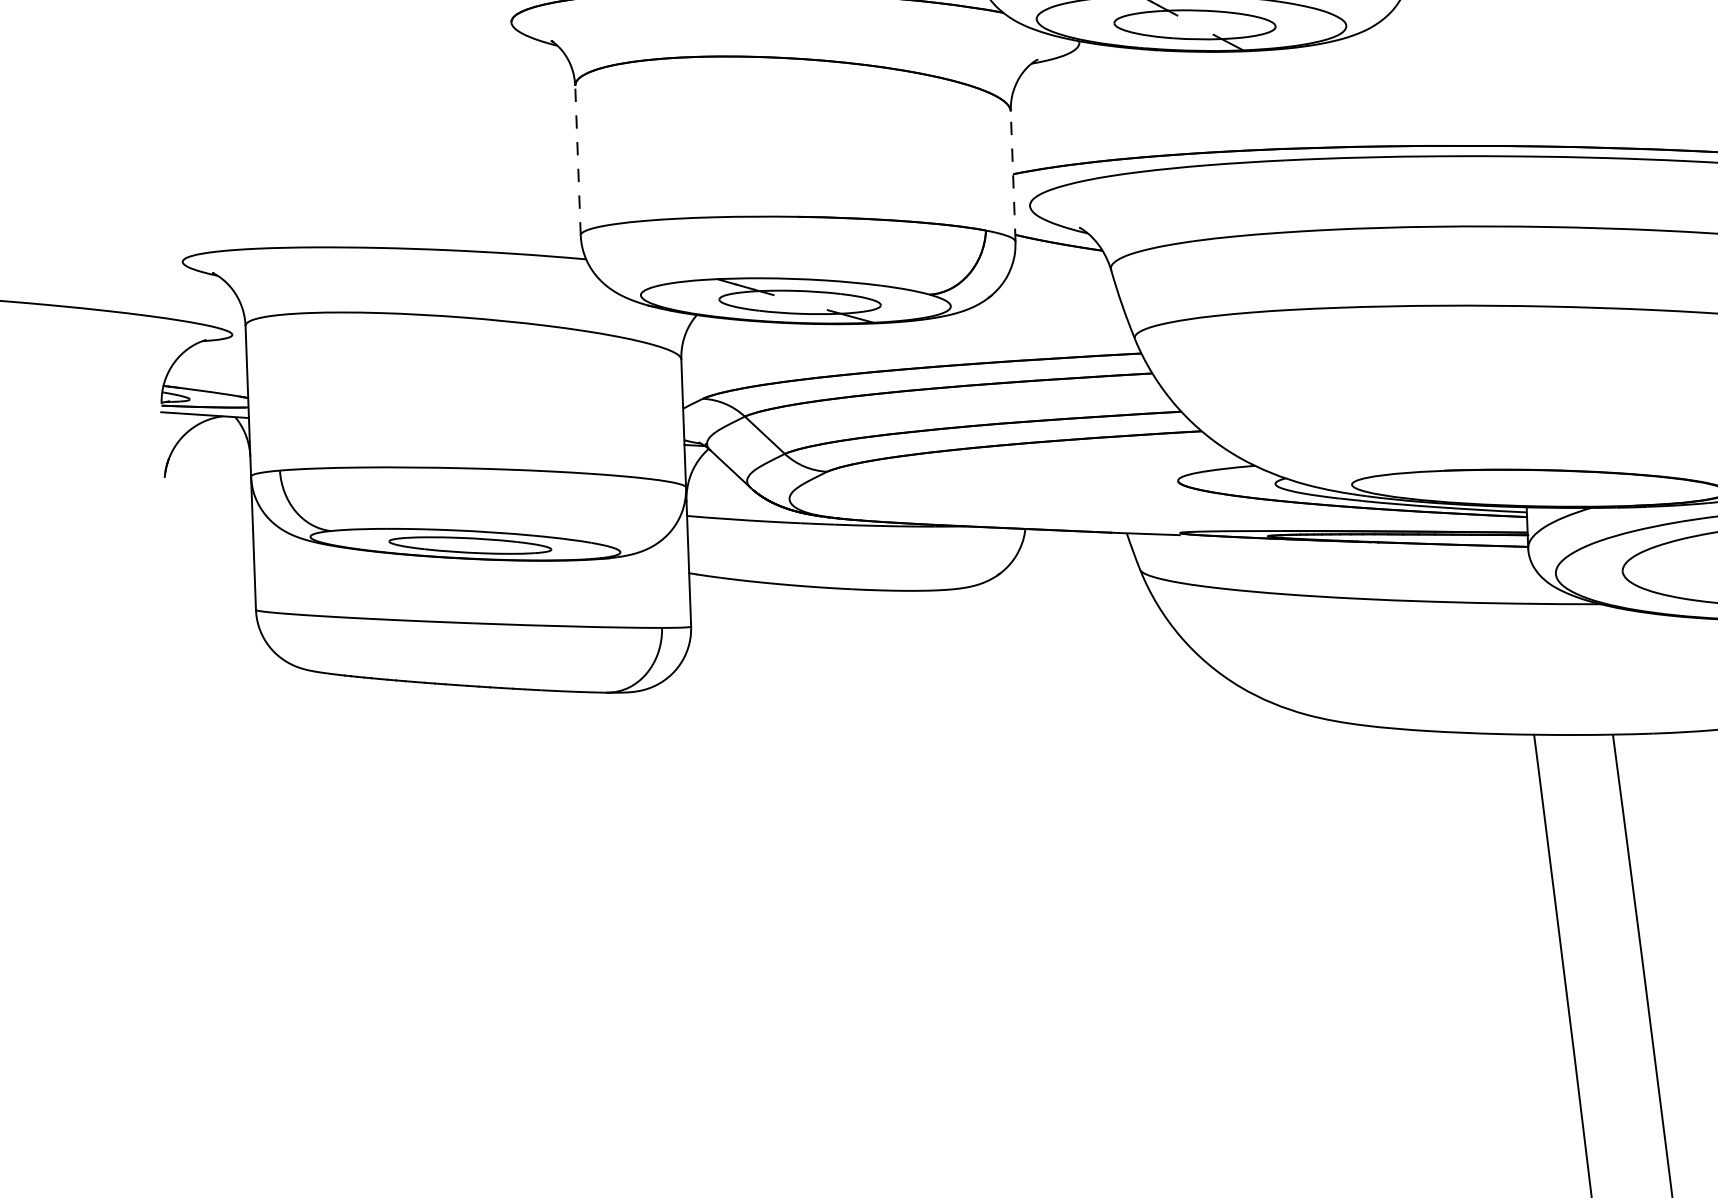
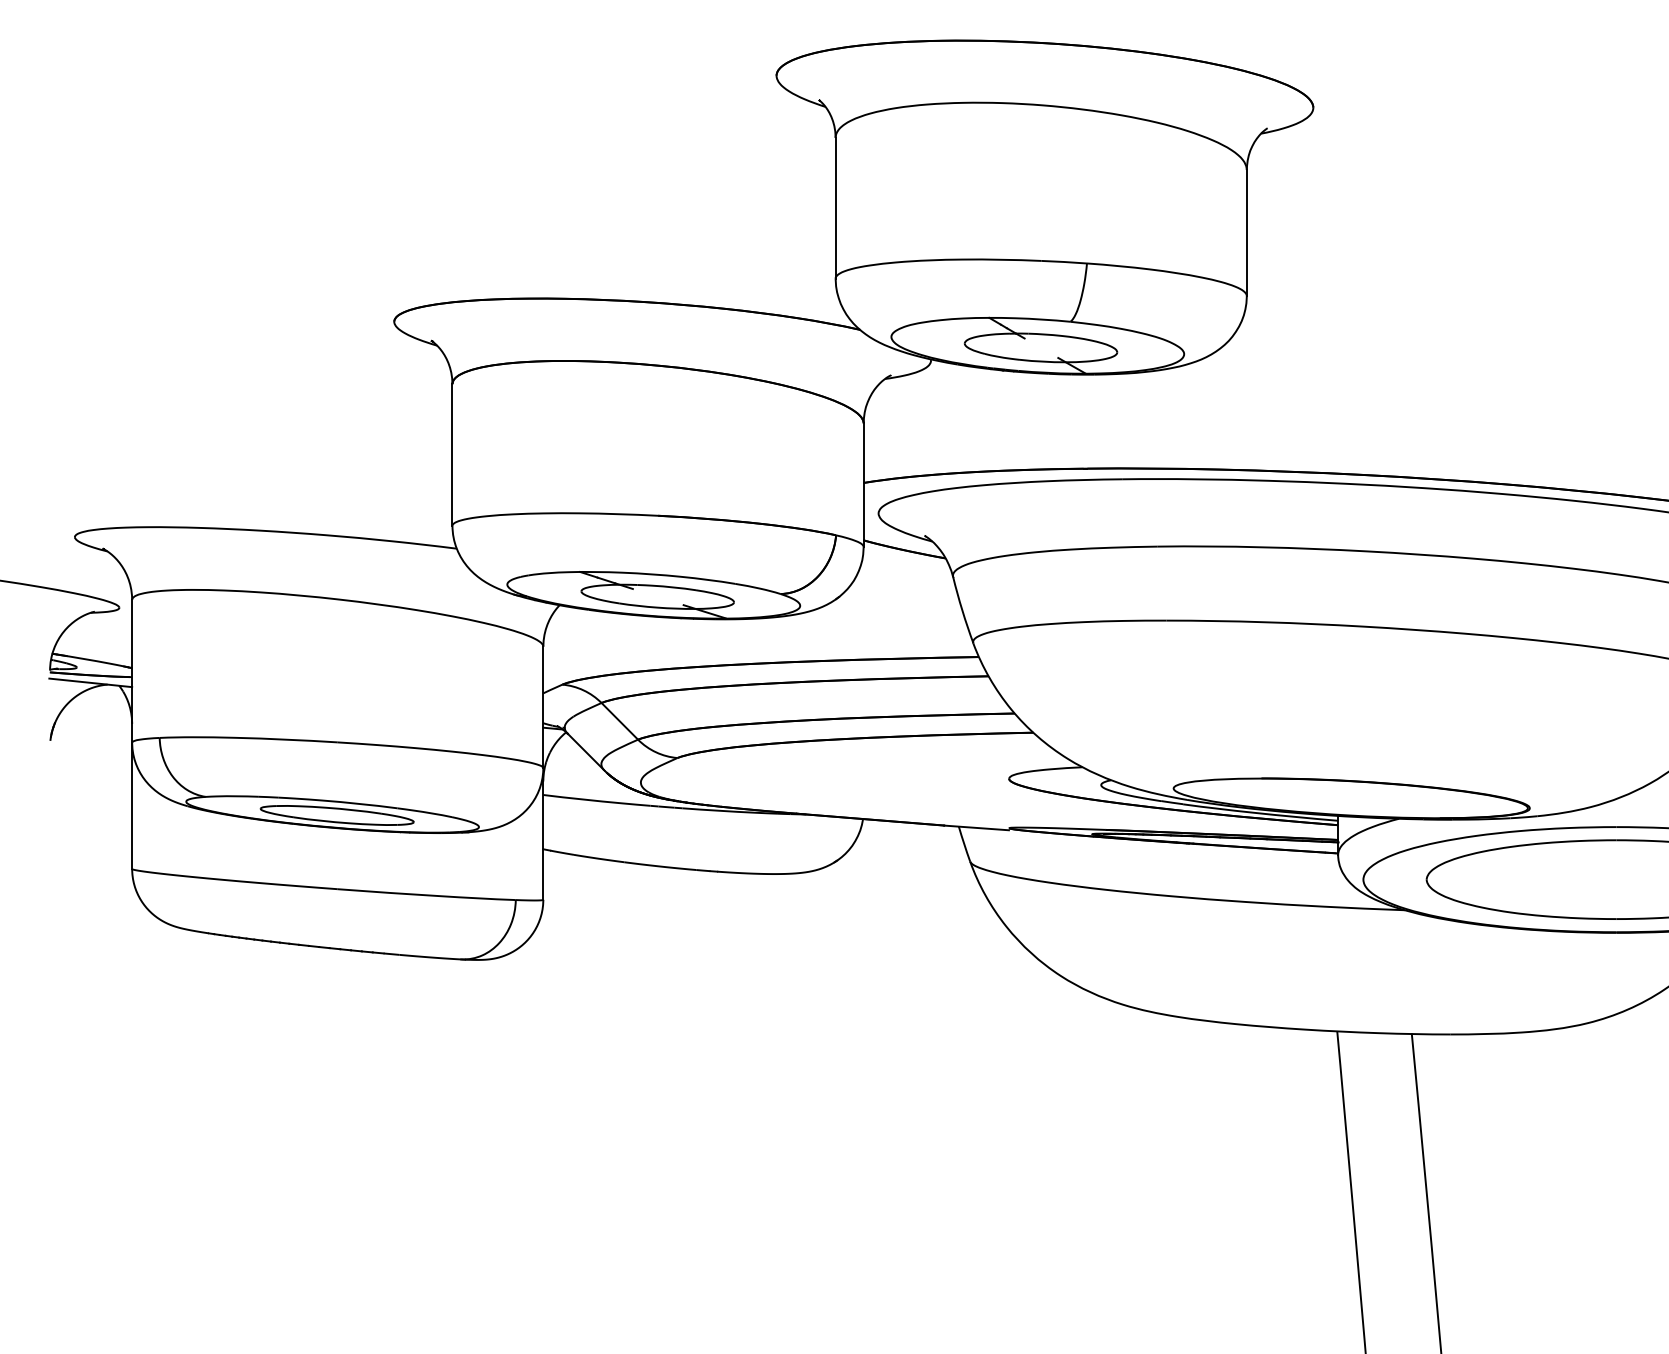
line: (578, 161) -> (452, 455), dashed -> solid
line: (1012, 176) -> (863, 485), dashed -> solid

